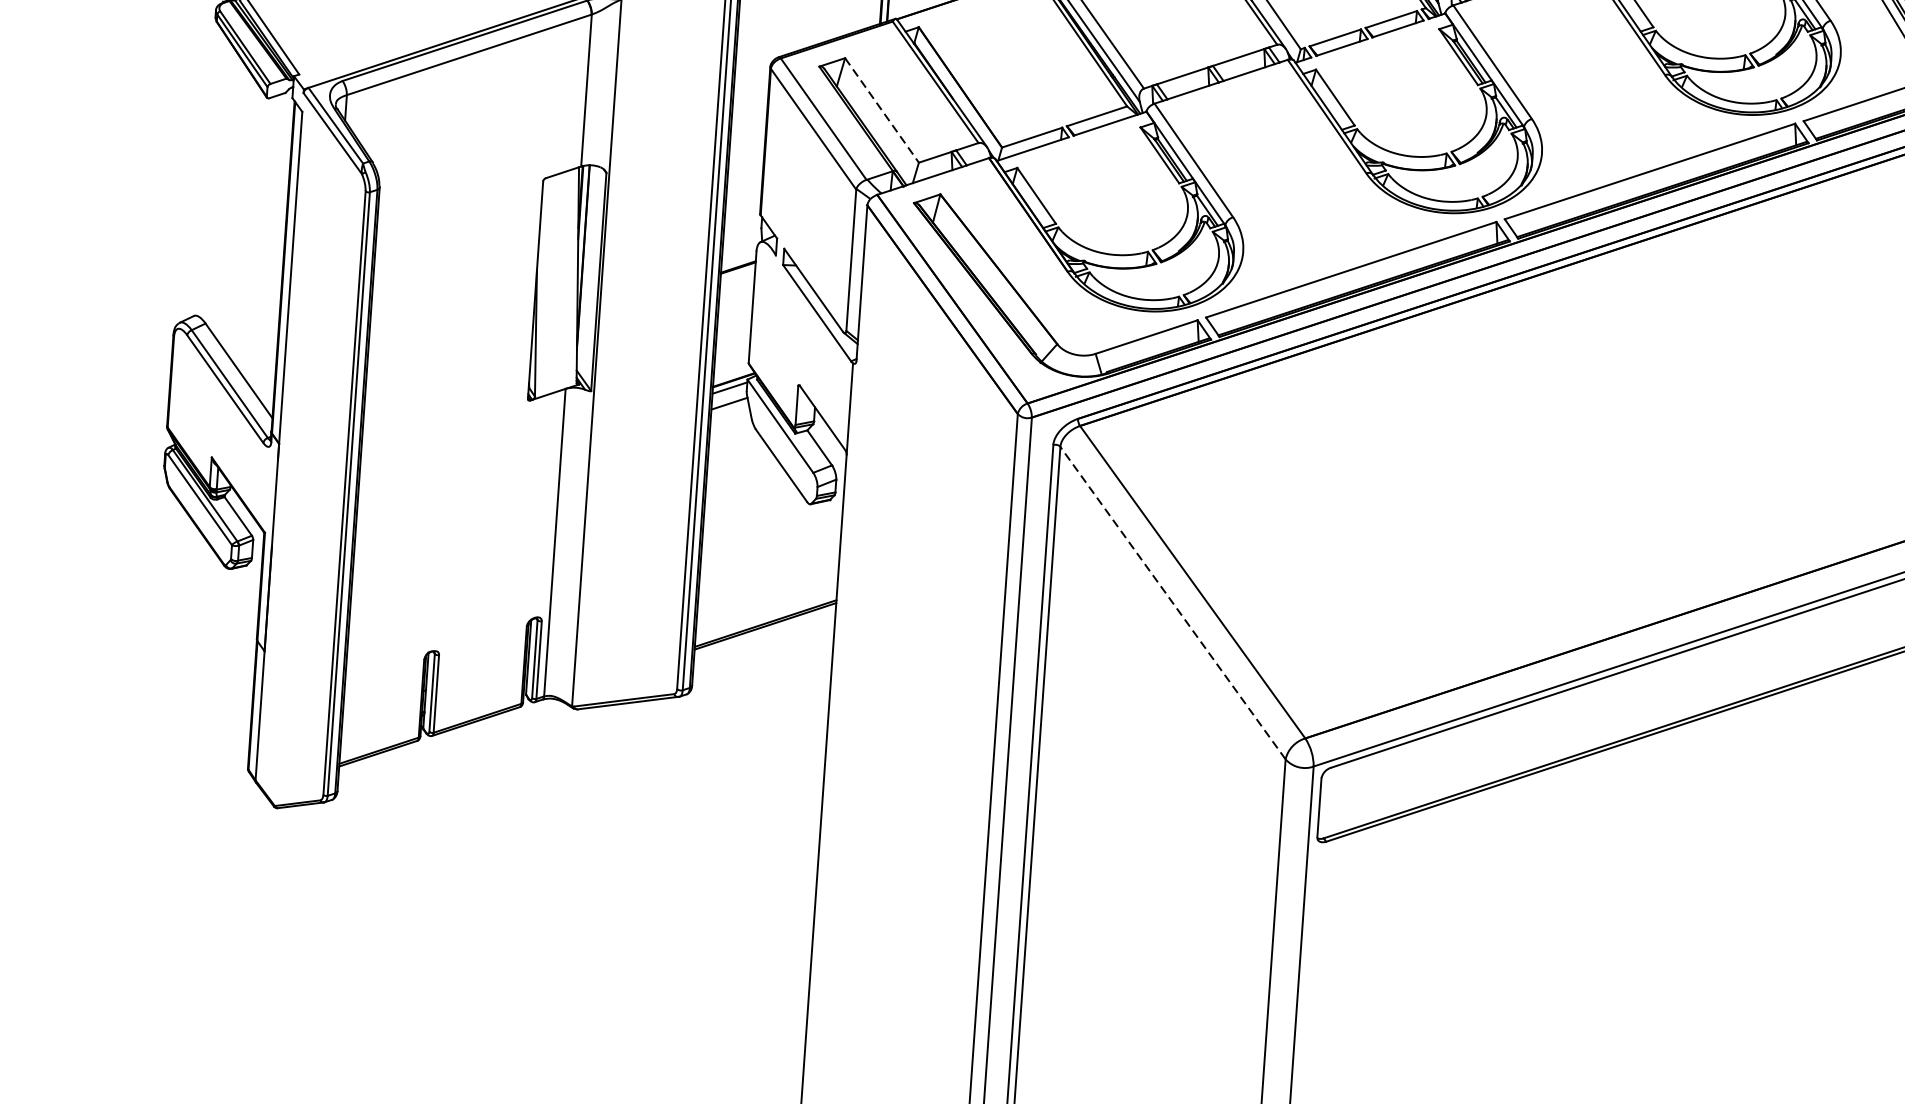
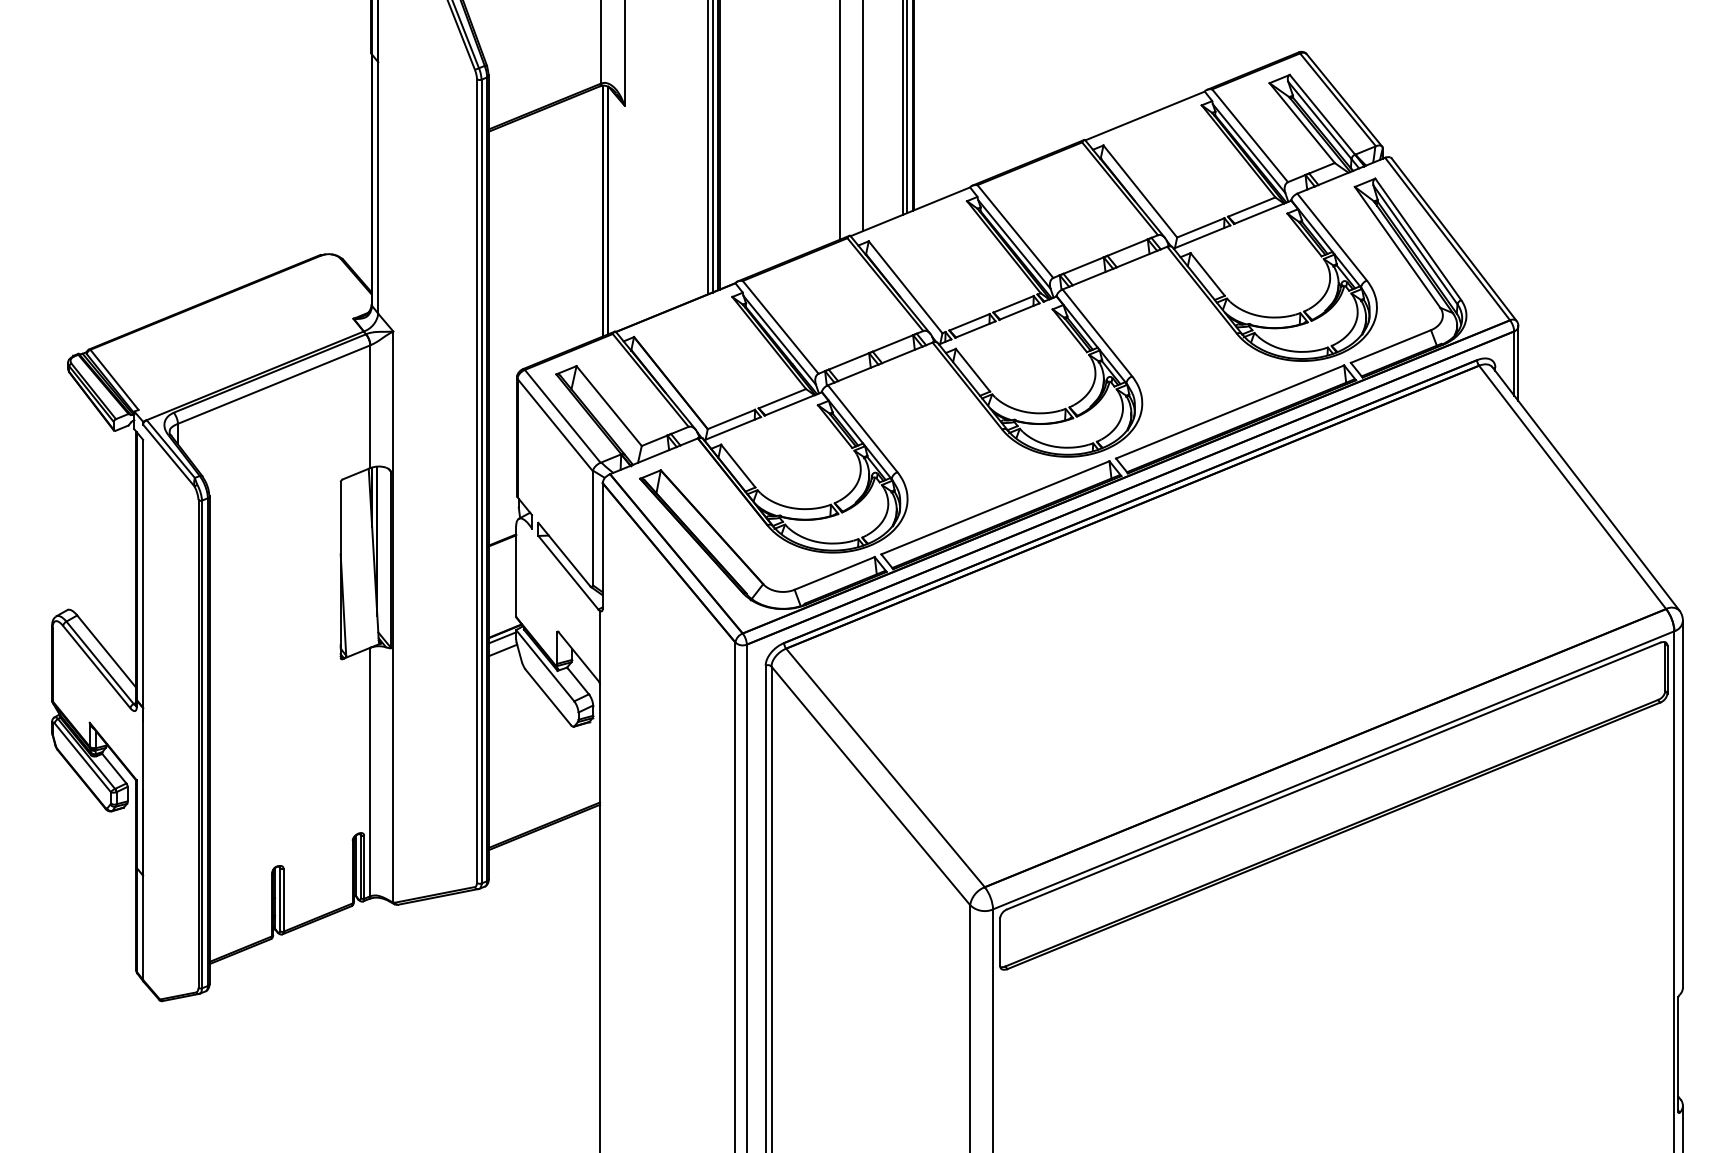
line: (882, 111) -> (609, 406), dashed -> solid
line: (1172, 602) -> (870, 785), dashed -> solid

